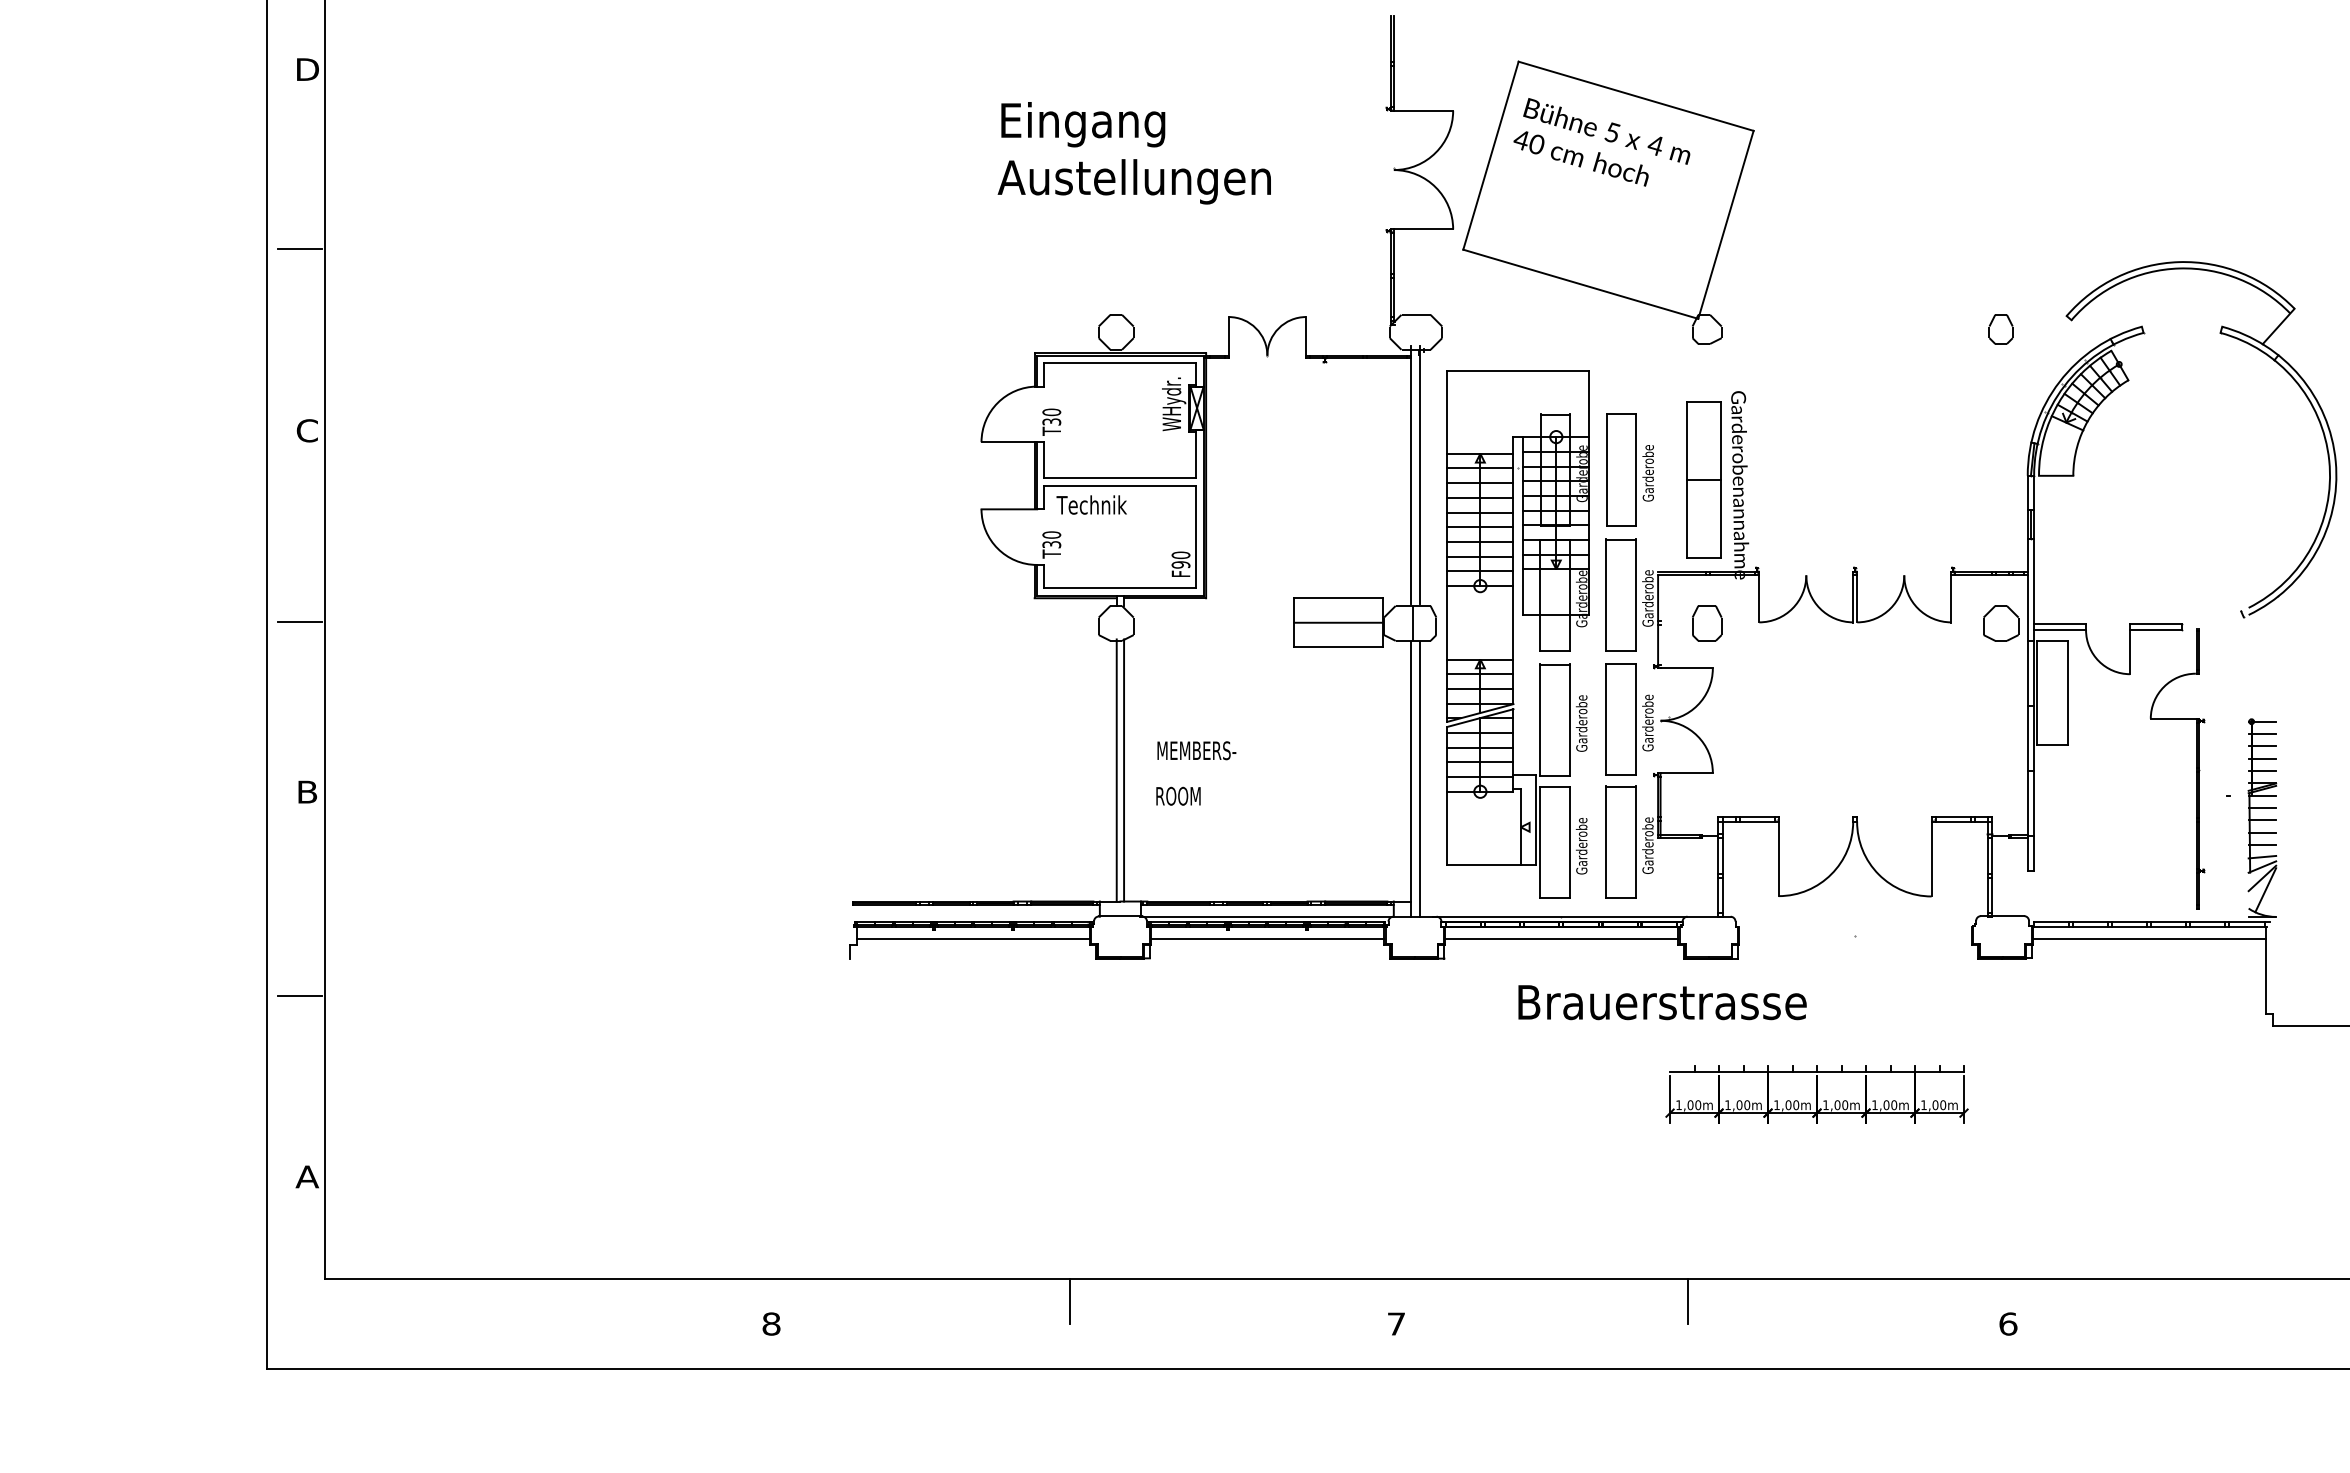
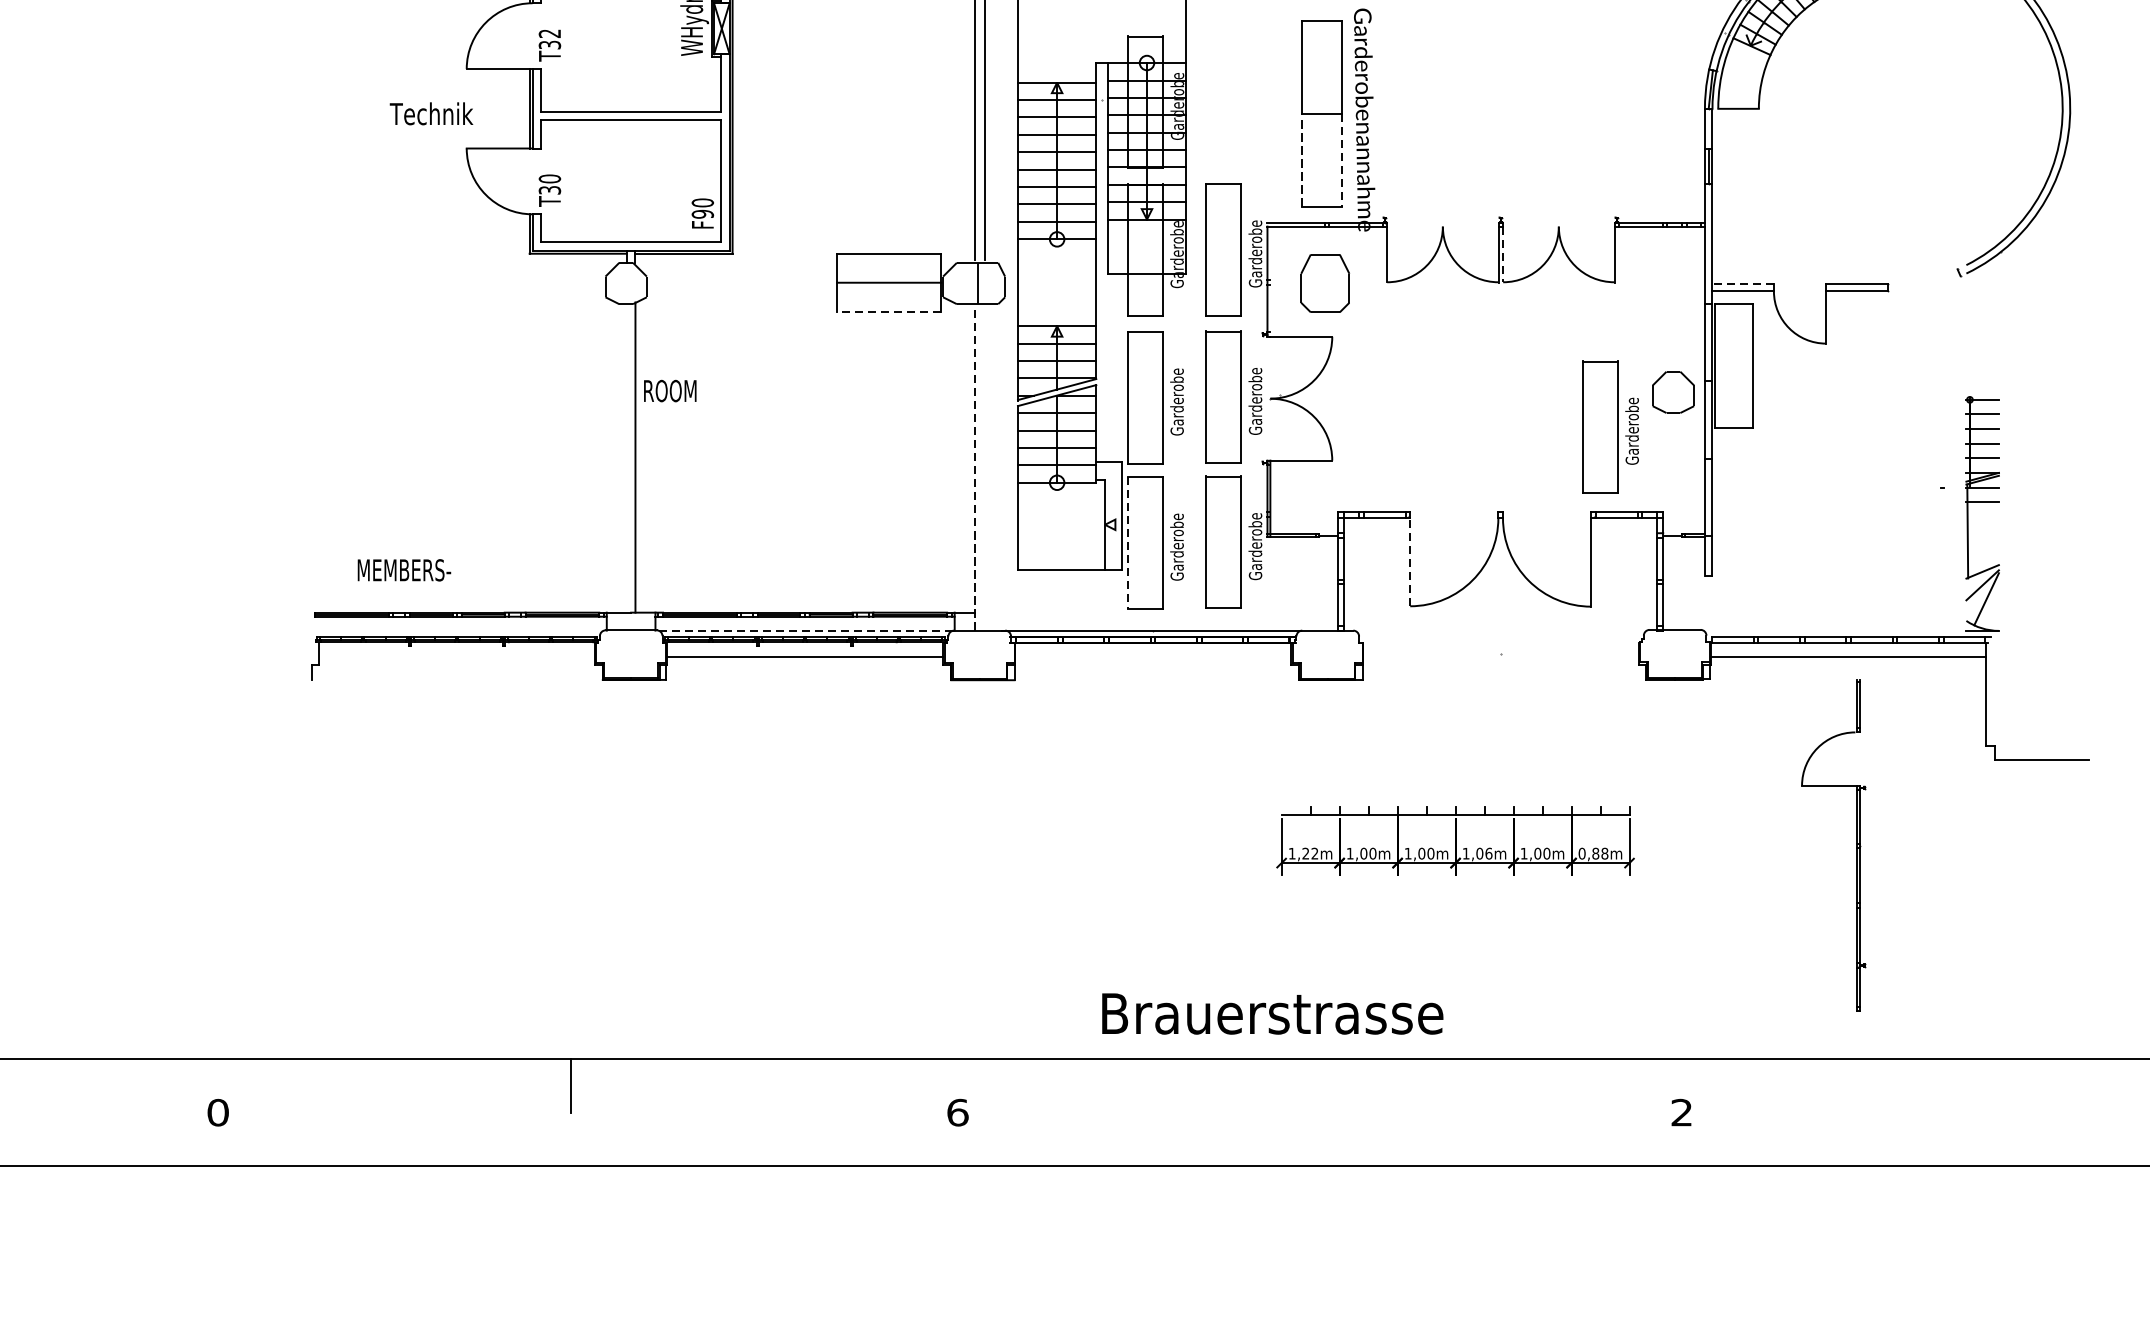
text: (1051, 412) -> (549, 33), T30 -> T32
part: (1629, 469) -> (1609, 426), moved
text: (1091, 504) -> (431, 113), moved
line: (1686, 518) -> (1301, 159), solid -> dashed
line: (1721, 519) -> (1342, 160), solid -> dashed
line: (1857, 598) -> (1503, 254), solid -> dashed
part: (1707, 623) -> (1325, 283), size x1.4
part: (2001, 623) -> (1673, 392), moved
line: (2060, 623) -> (1743, 283), solid -> dashed
line: (1337, 647) -> (888, 312), solid -> dashed
text: (1196, 750) -> (403, 570), moved
part: (2196, 768) -> (1856, 844), moved
line: (1116, 770) -> (626, 457), removed
line: (1419, 778) -> (985, 467), removed
line: (1411, 779) -> (975, 468), solid -> dashed
text: (1178, 795) -> (670, 390), moved
line: (2262, 820) -> (1982, 516), removed
line: (2262, 832) -> (1982, 530), removed
line: (1540, 842) -> (1128, 542), solid -> dashed
line: (2262, 845) -> (1982, 546), removed
line: (2262, 856) -> (1982, 559), removed
line: (1778, 858) -> (1409, 561), solid -> dashed
line: (1266, 916) -> (804, 630), solid -> dashed
line: (973, 939) -> (457, 657), removed
line: (1560, 939) -> (1151, 657), removed
text: (1662, 1002) -> (1272, 1013), moved
text: (1845, 1104) -> (1489, 852), 1,00m -> 1,06m
text: (1694, 1105) -> (1310, 854), 1,00m -> 1,22m
text: (1933, 1105) -> (1593, 854), 1,00m -> 0,88m
line: (1688, 1301) -> (1303, 1086), removed
text: (771, 1323) -> (218, 1112), 8 -> 0
text: (1396, 1323) -> (957, 1112), 7 -> 6
text: (2008, 1323) -> (1682, 1112), 6 -> 2

